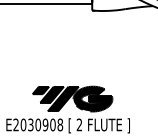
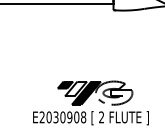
fill: (51, 94) -> (75, 88), removed
fill: (92, 98) -> (113, 92), removed

